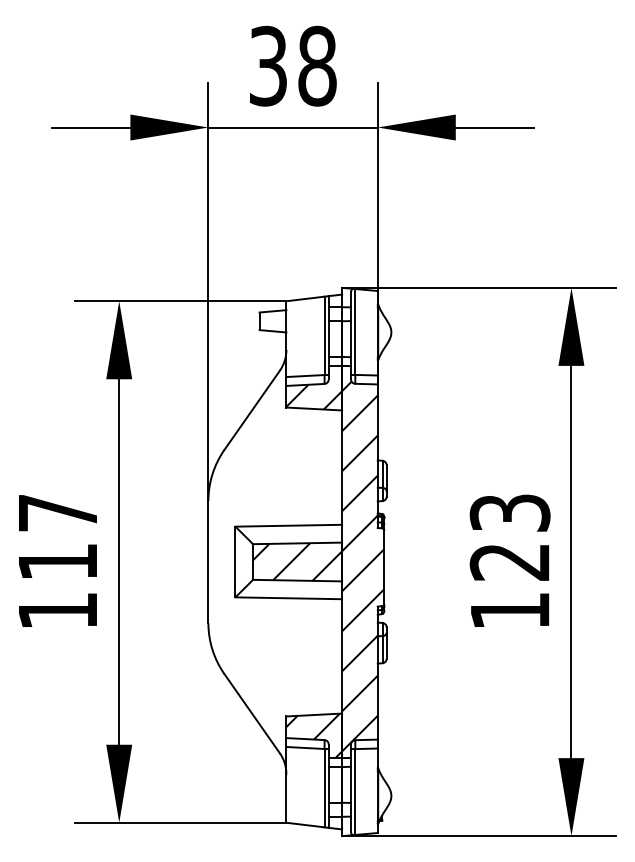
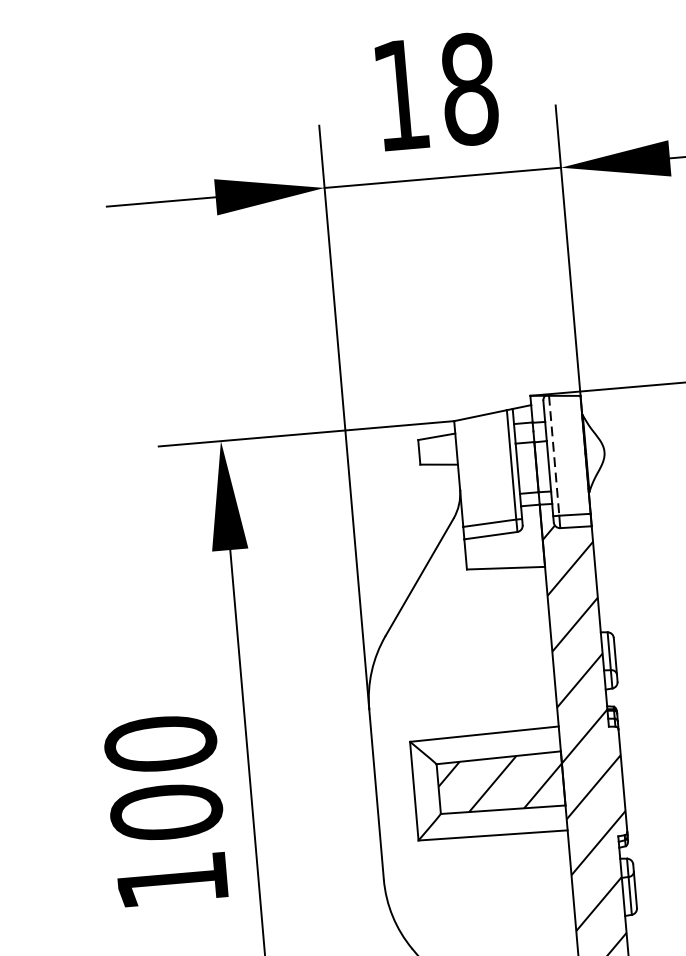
text: (268, 65) -> (401, 94), 38 -> 18
line: (355, 331) -> (554, 455), solid -> dashed
hatch: (314, 396) -> (504, 550), removed
text: (57, 537) -> (163, 778), 117 -> 100

